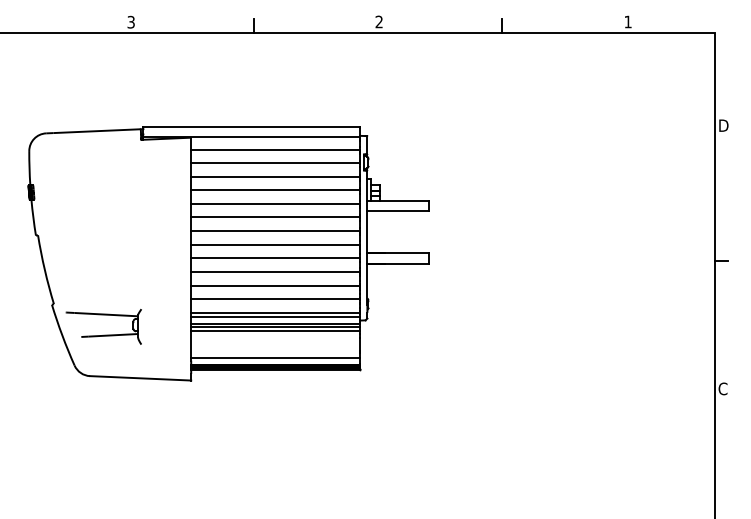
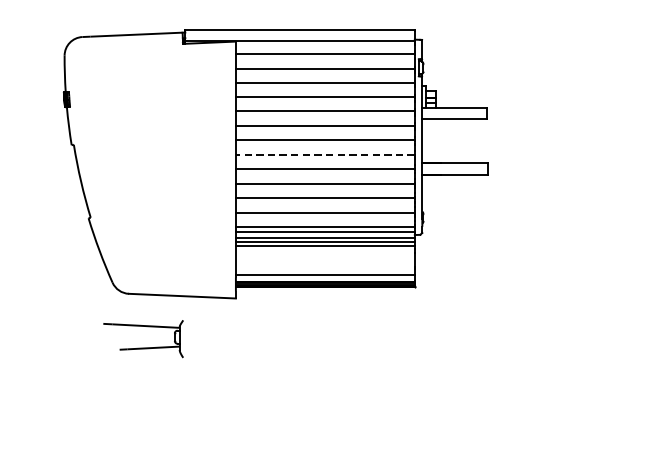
line: (275, 244) -> (325, 154), solid -> dashed
part: (103, 334) -> (143, 347), moved

